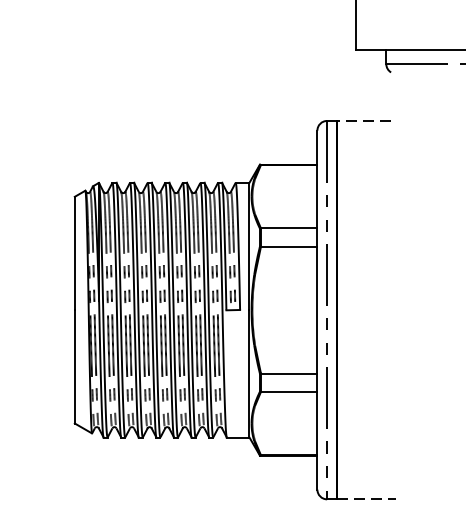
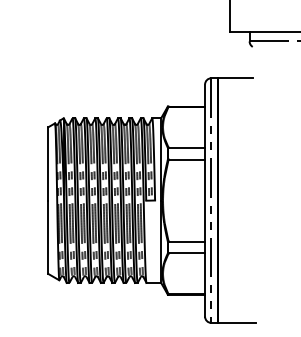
line: (364, 121) -> (235, 78), dashed -> solid
line: (367, 498) -> (237, 322), dashed -> solid

